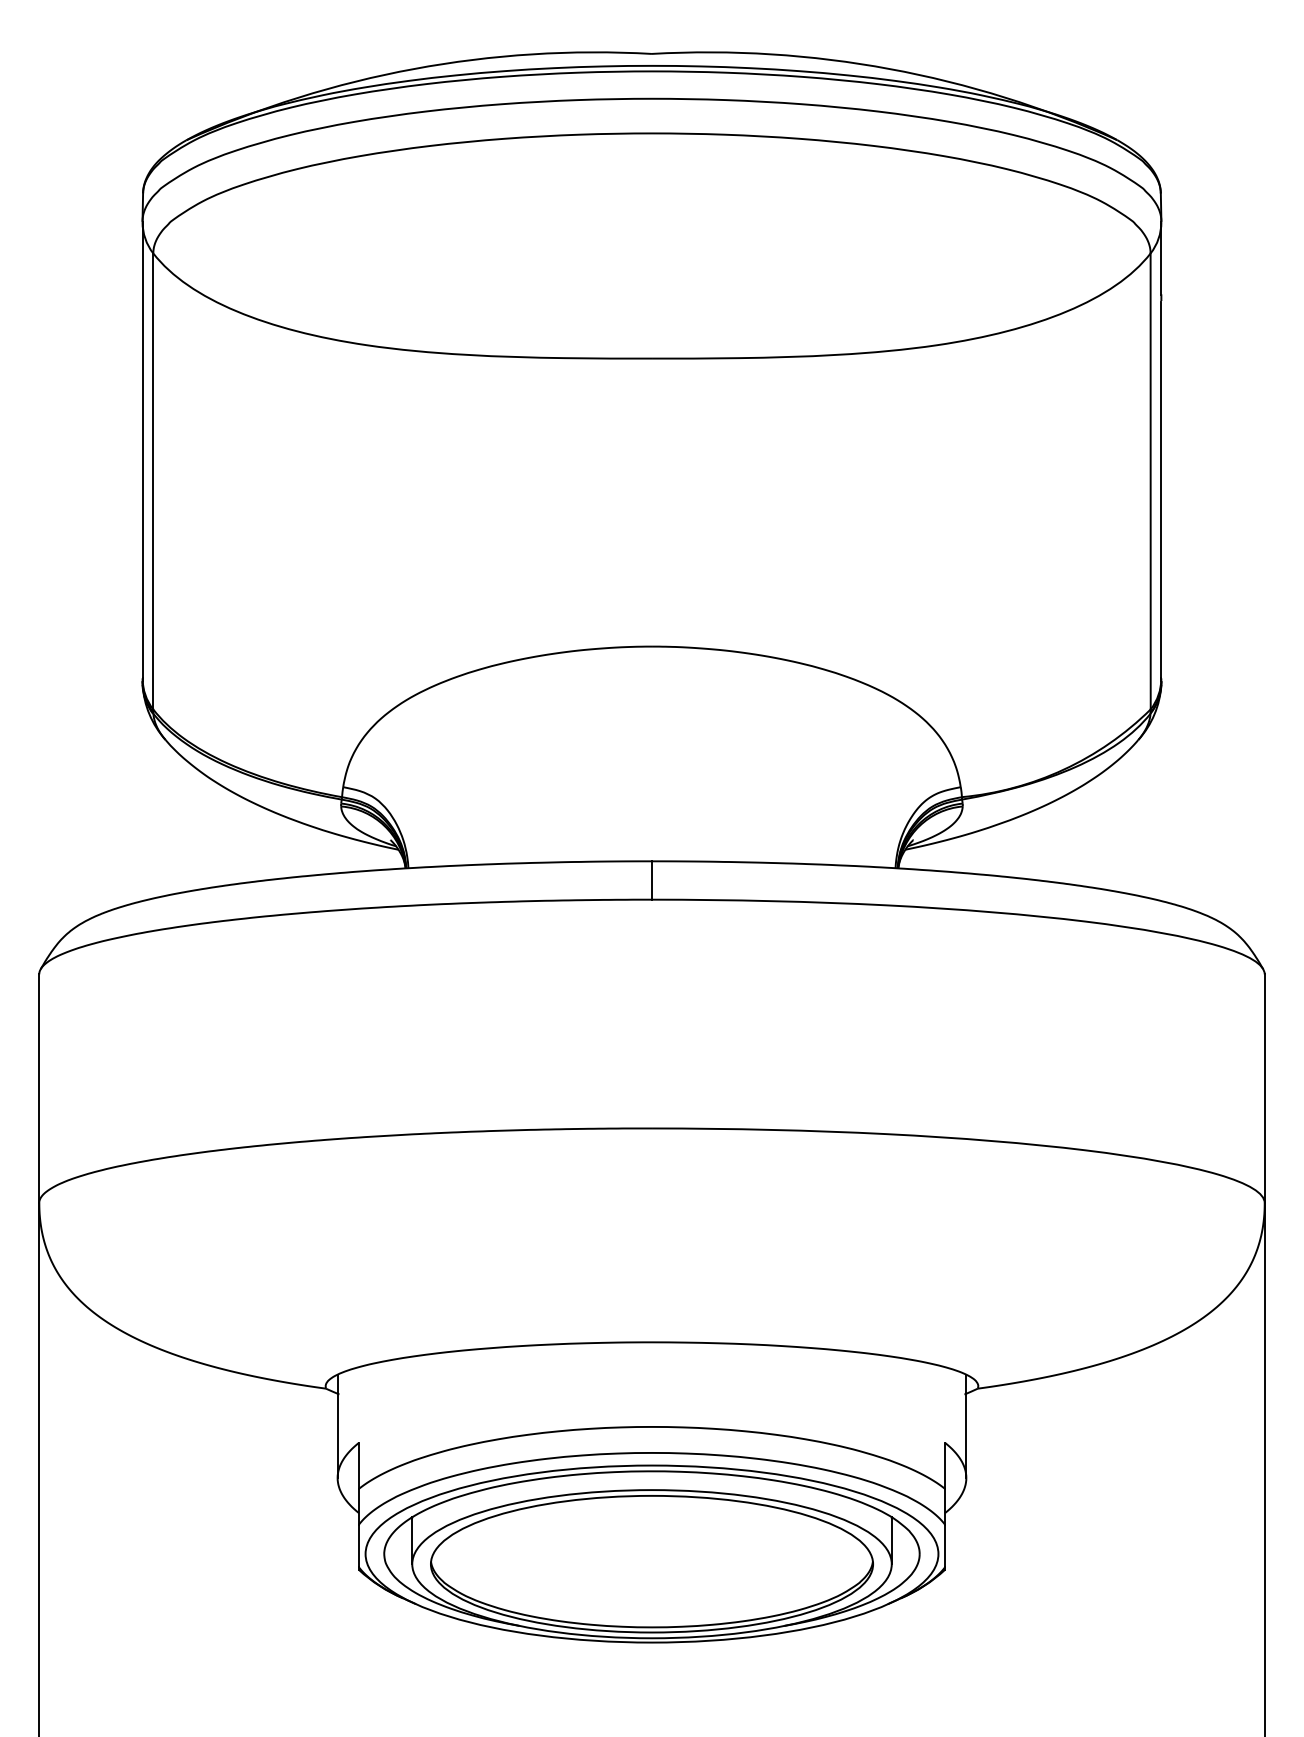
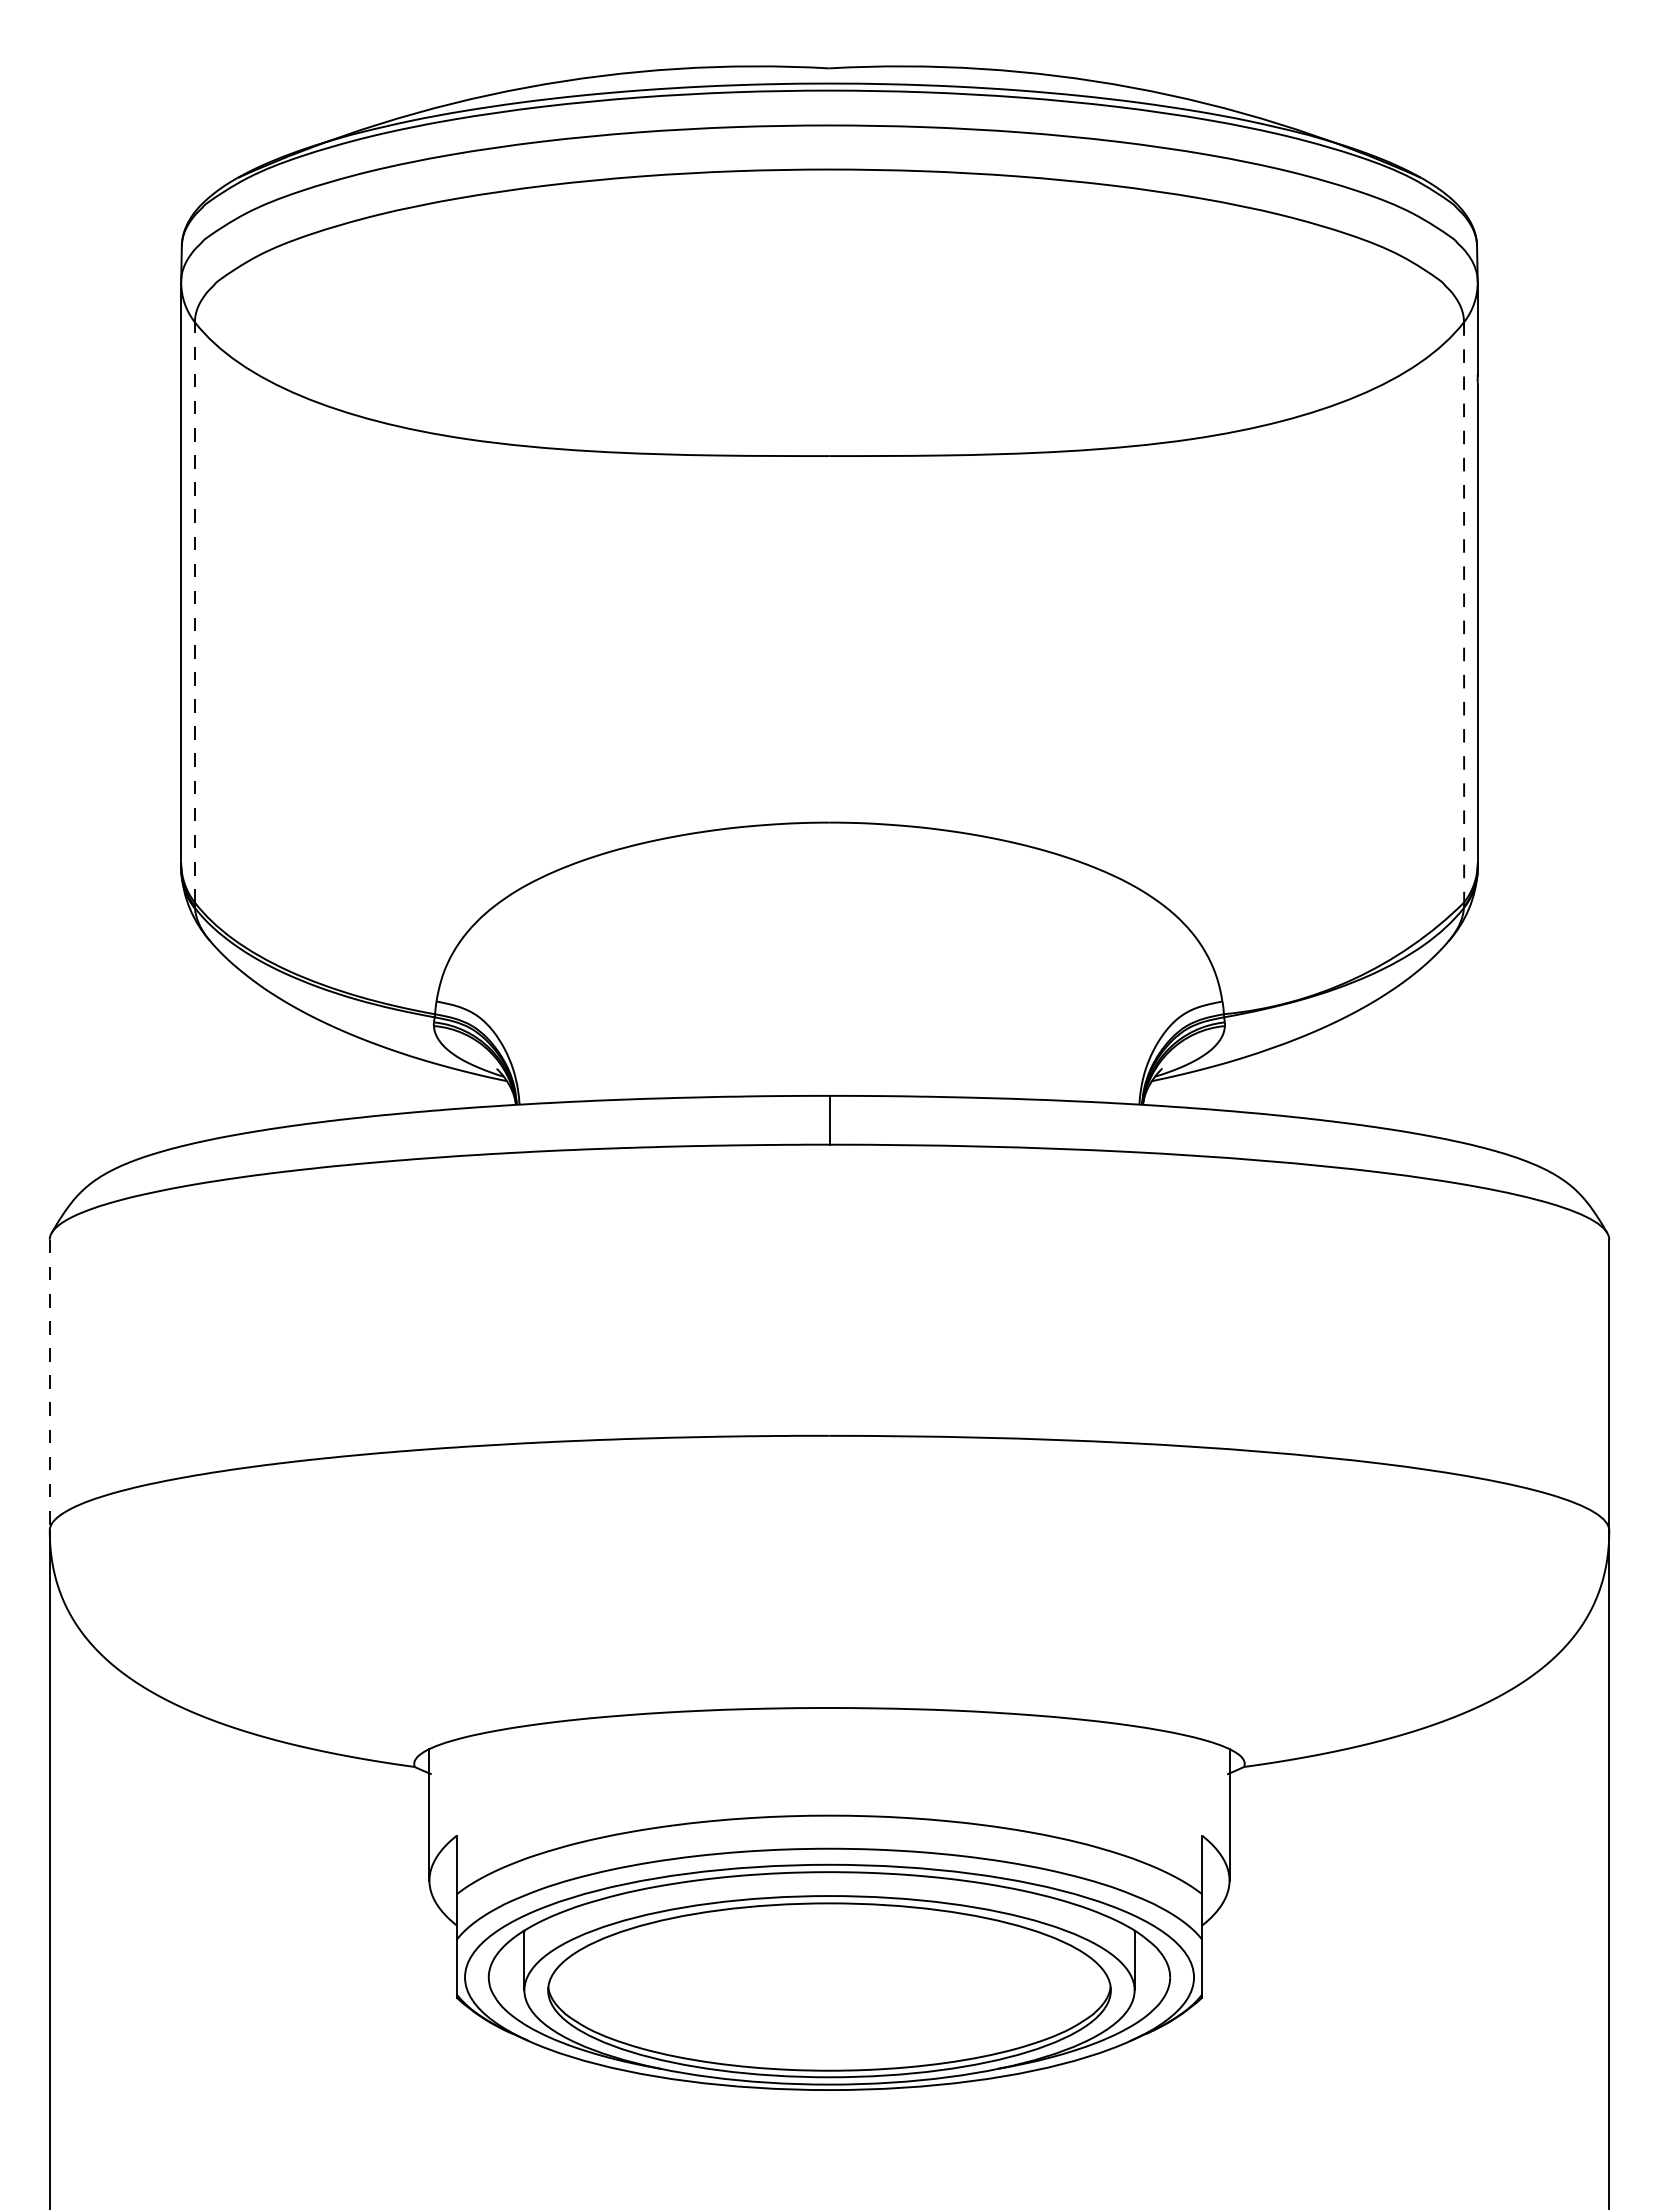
line: (153, 480) -> (194, 611), solid -> dashed
line: (1150, 481) -> (1464, 612), solid -> dashed
line: (39, 1088) -> (49, 1385), solid -> dashed

